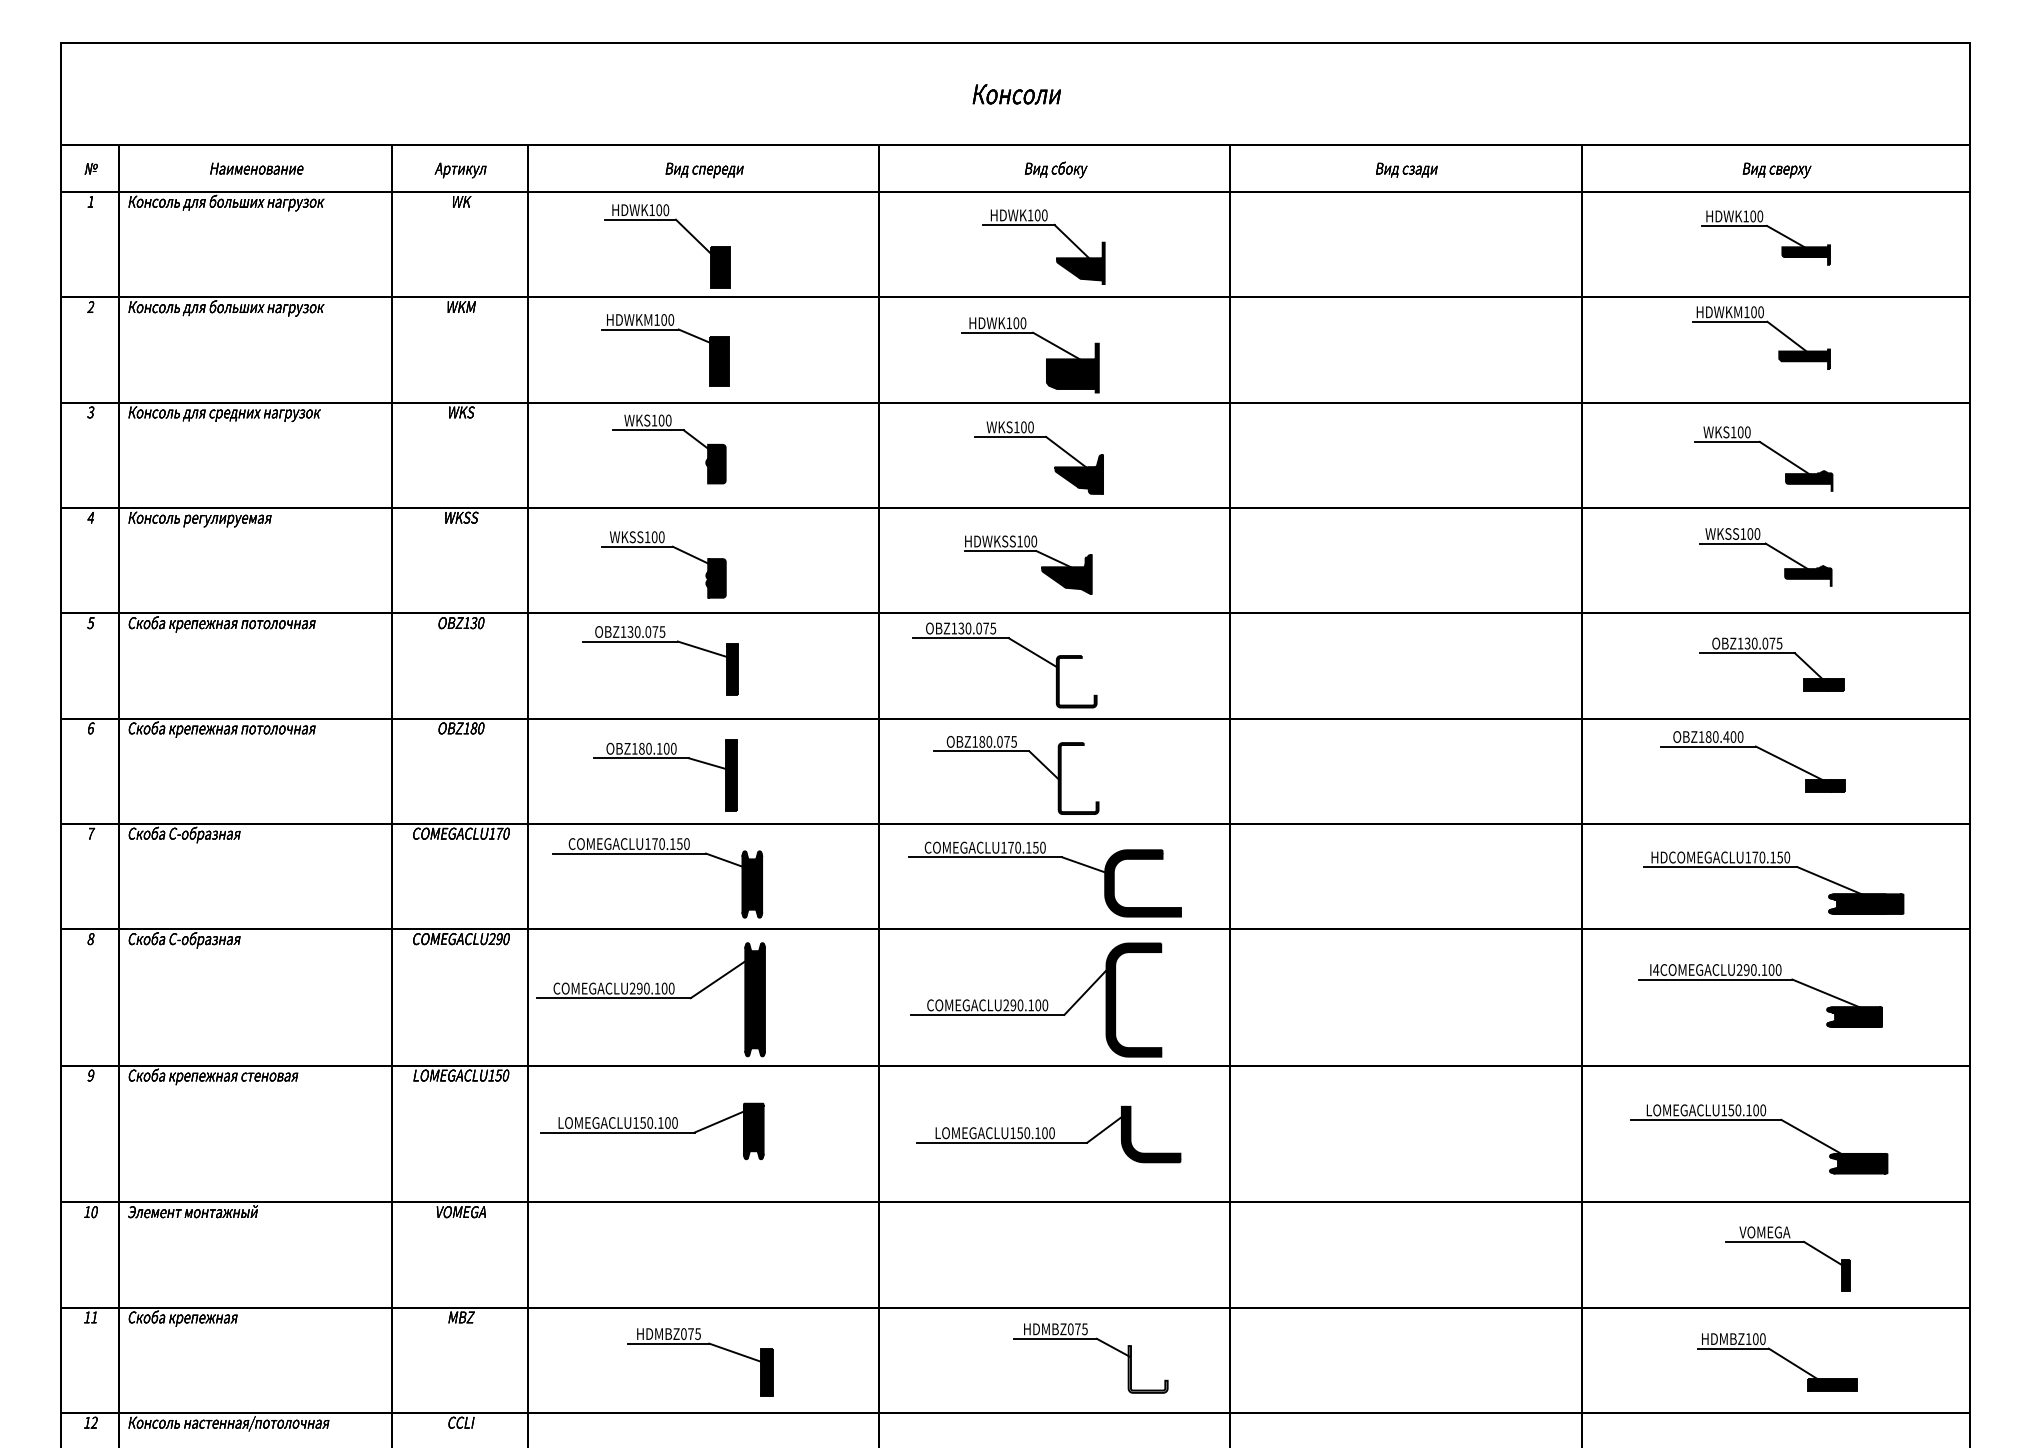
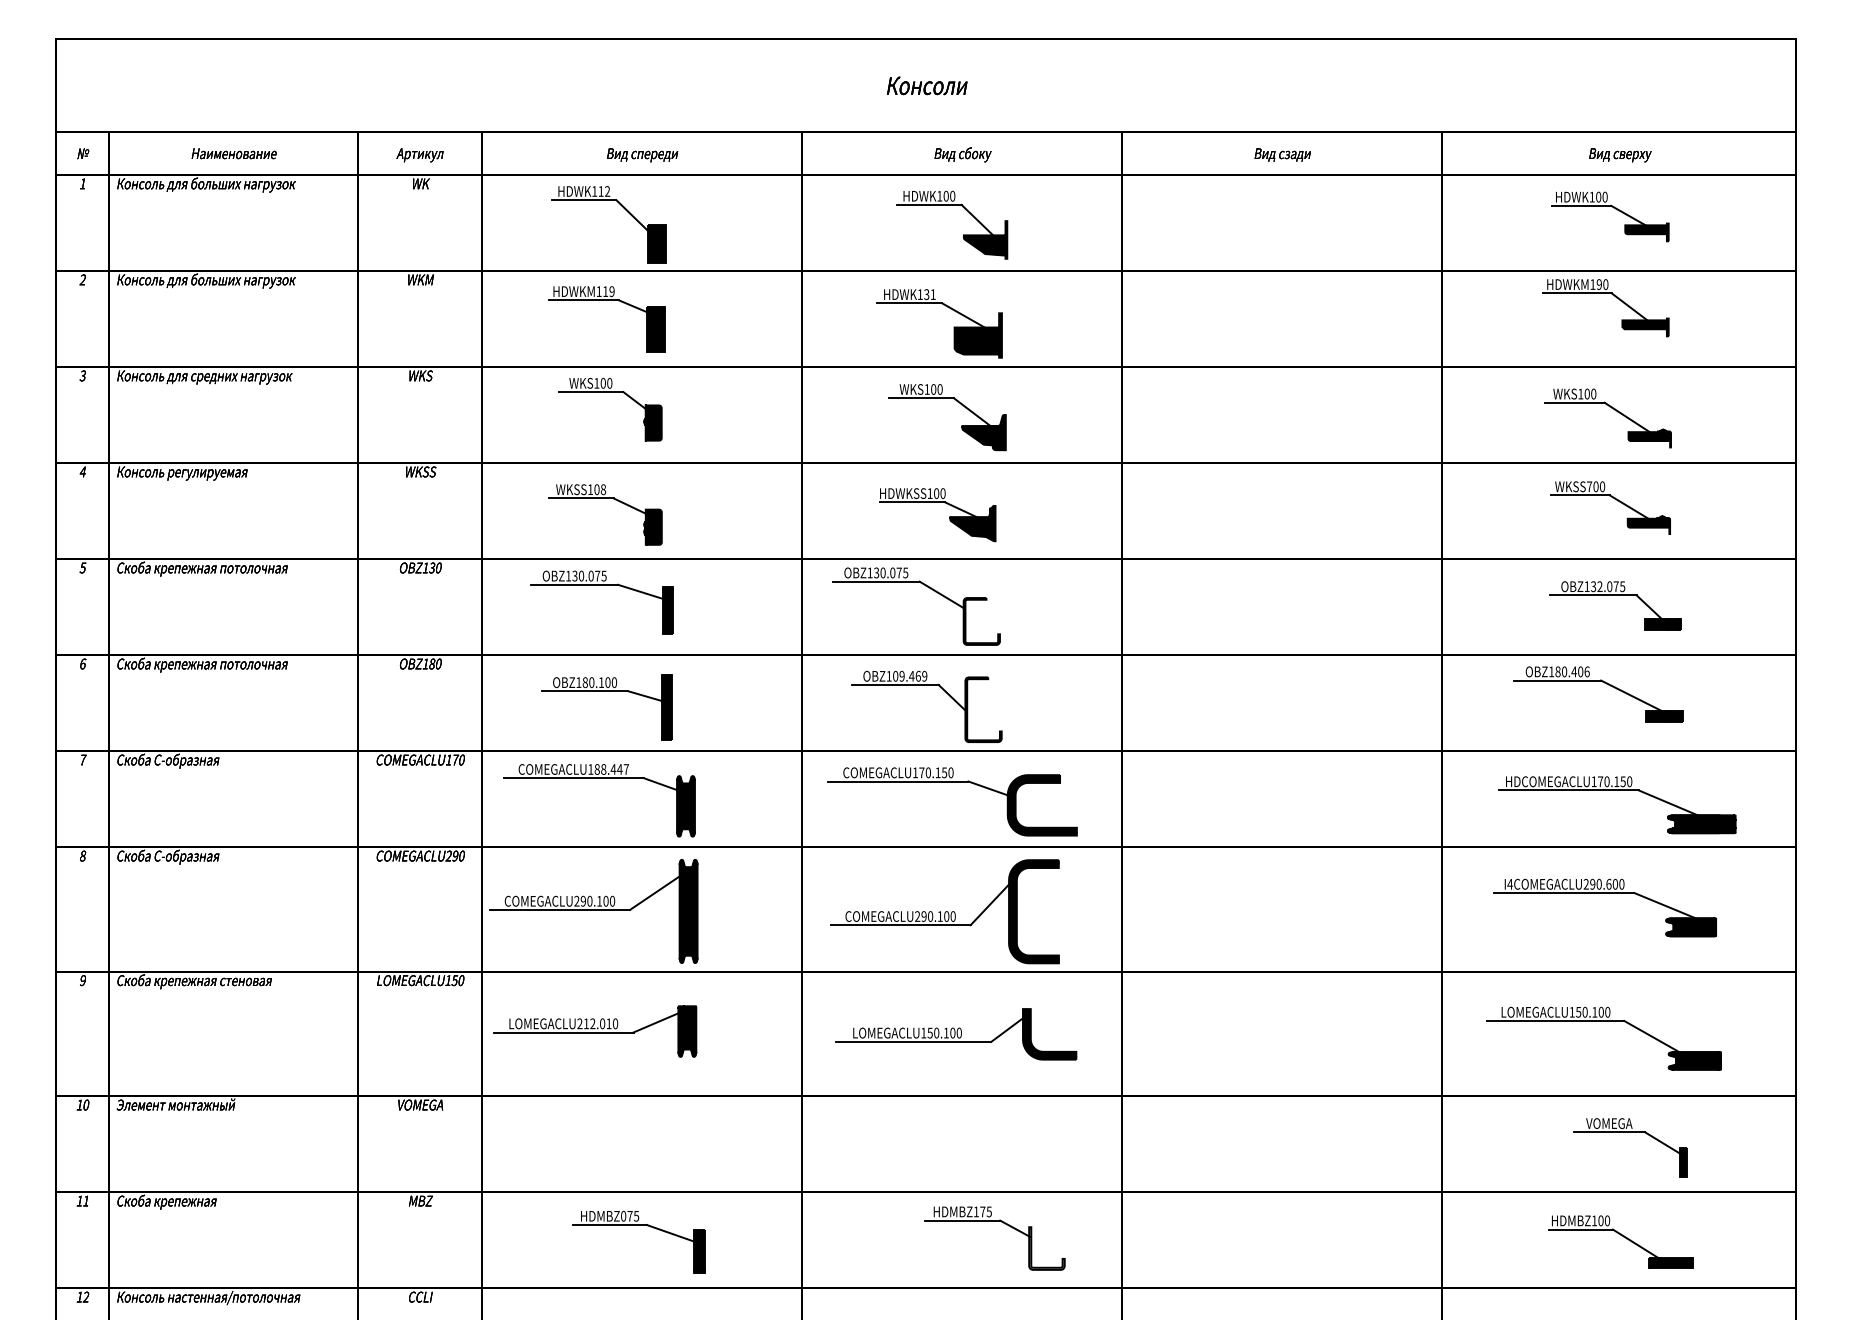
text: (662, 210) -> (604, 191), HDWK100 -> HDWK112
text: (1753, 312) -> (1598, 284), HDWKM100 -> HDWKM190
text: (667, 319) -> (608, 291), HDWKM100 -> HDWKM119
text: (1019, 323) -> (929, 294), HDWK100 -> HDWK131
text: (1743, 533) -> (1589, 486), WKSS100 -> WKSS700
text: (661, 537) -> (603, 489), WKSS100 -> WKSS108
text: (1754, 643) -> (1599, 586), OBZ130.075 -> OBZ132.075
text: (1739, 736) -> (1586, 671), OBZ180.400 -> OBZ180.406
text: (998, 740) -> (910, 675), OBZ180.075 -> OBZ109.469
text: (670, 844) -> (611, 769), COMEGACLU170.150 -> COMEGACLU188.447
text: (1763, 969) -> (1608, 883), I4COMEGACLU290.100 -> I4COMEGACLU290.600
text: (651, 1122) -> (594, 1023), LOMEGACLU150.100 -> LOMEGACLU212.010
text: (1069, 1328) -> (975, 1211), HDMBZ075 -> HDMBZ175

